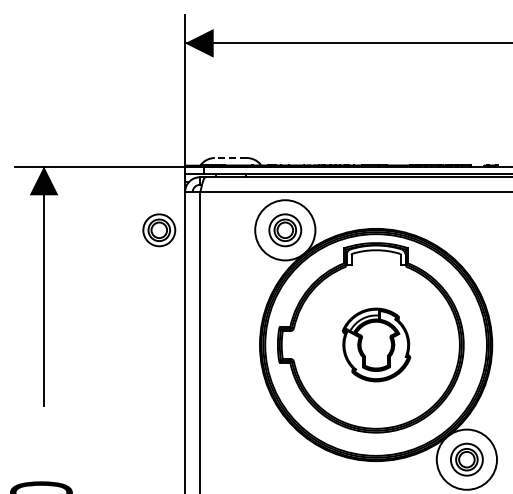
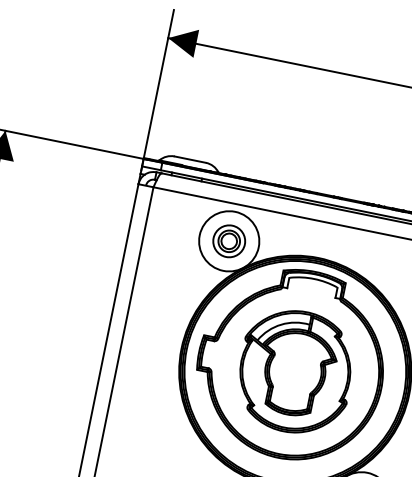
line: (230, 158) -> (189, 160), dashed -> solid
part: (159, 230) -> (105, 216), removed
part: (376, 344) -> (295, 371), size x1.67

